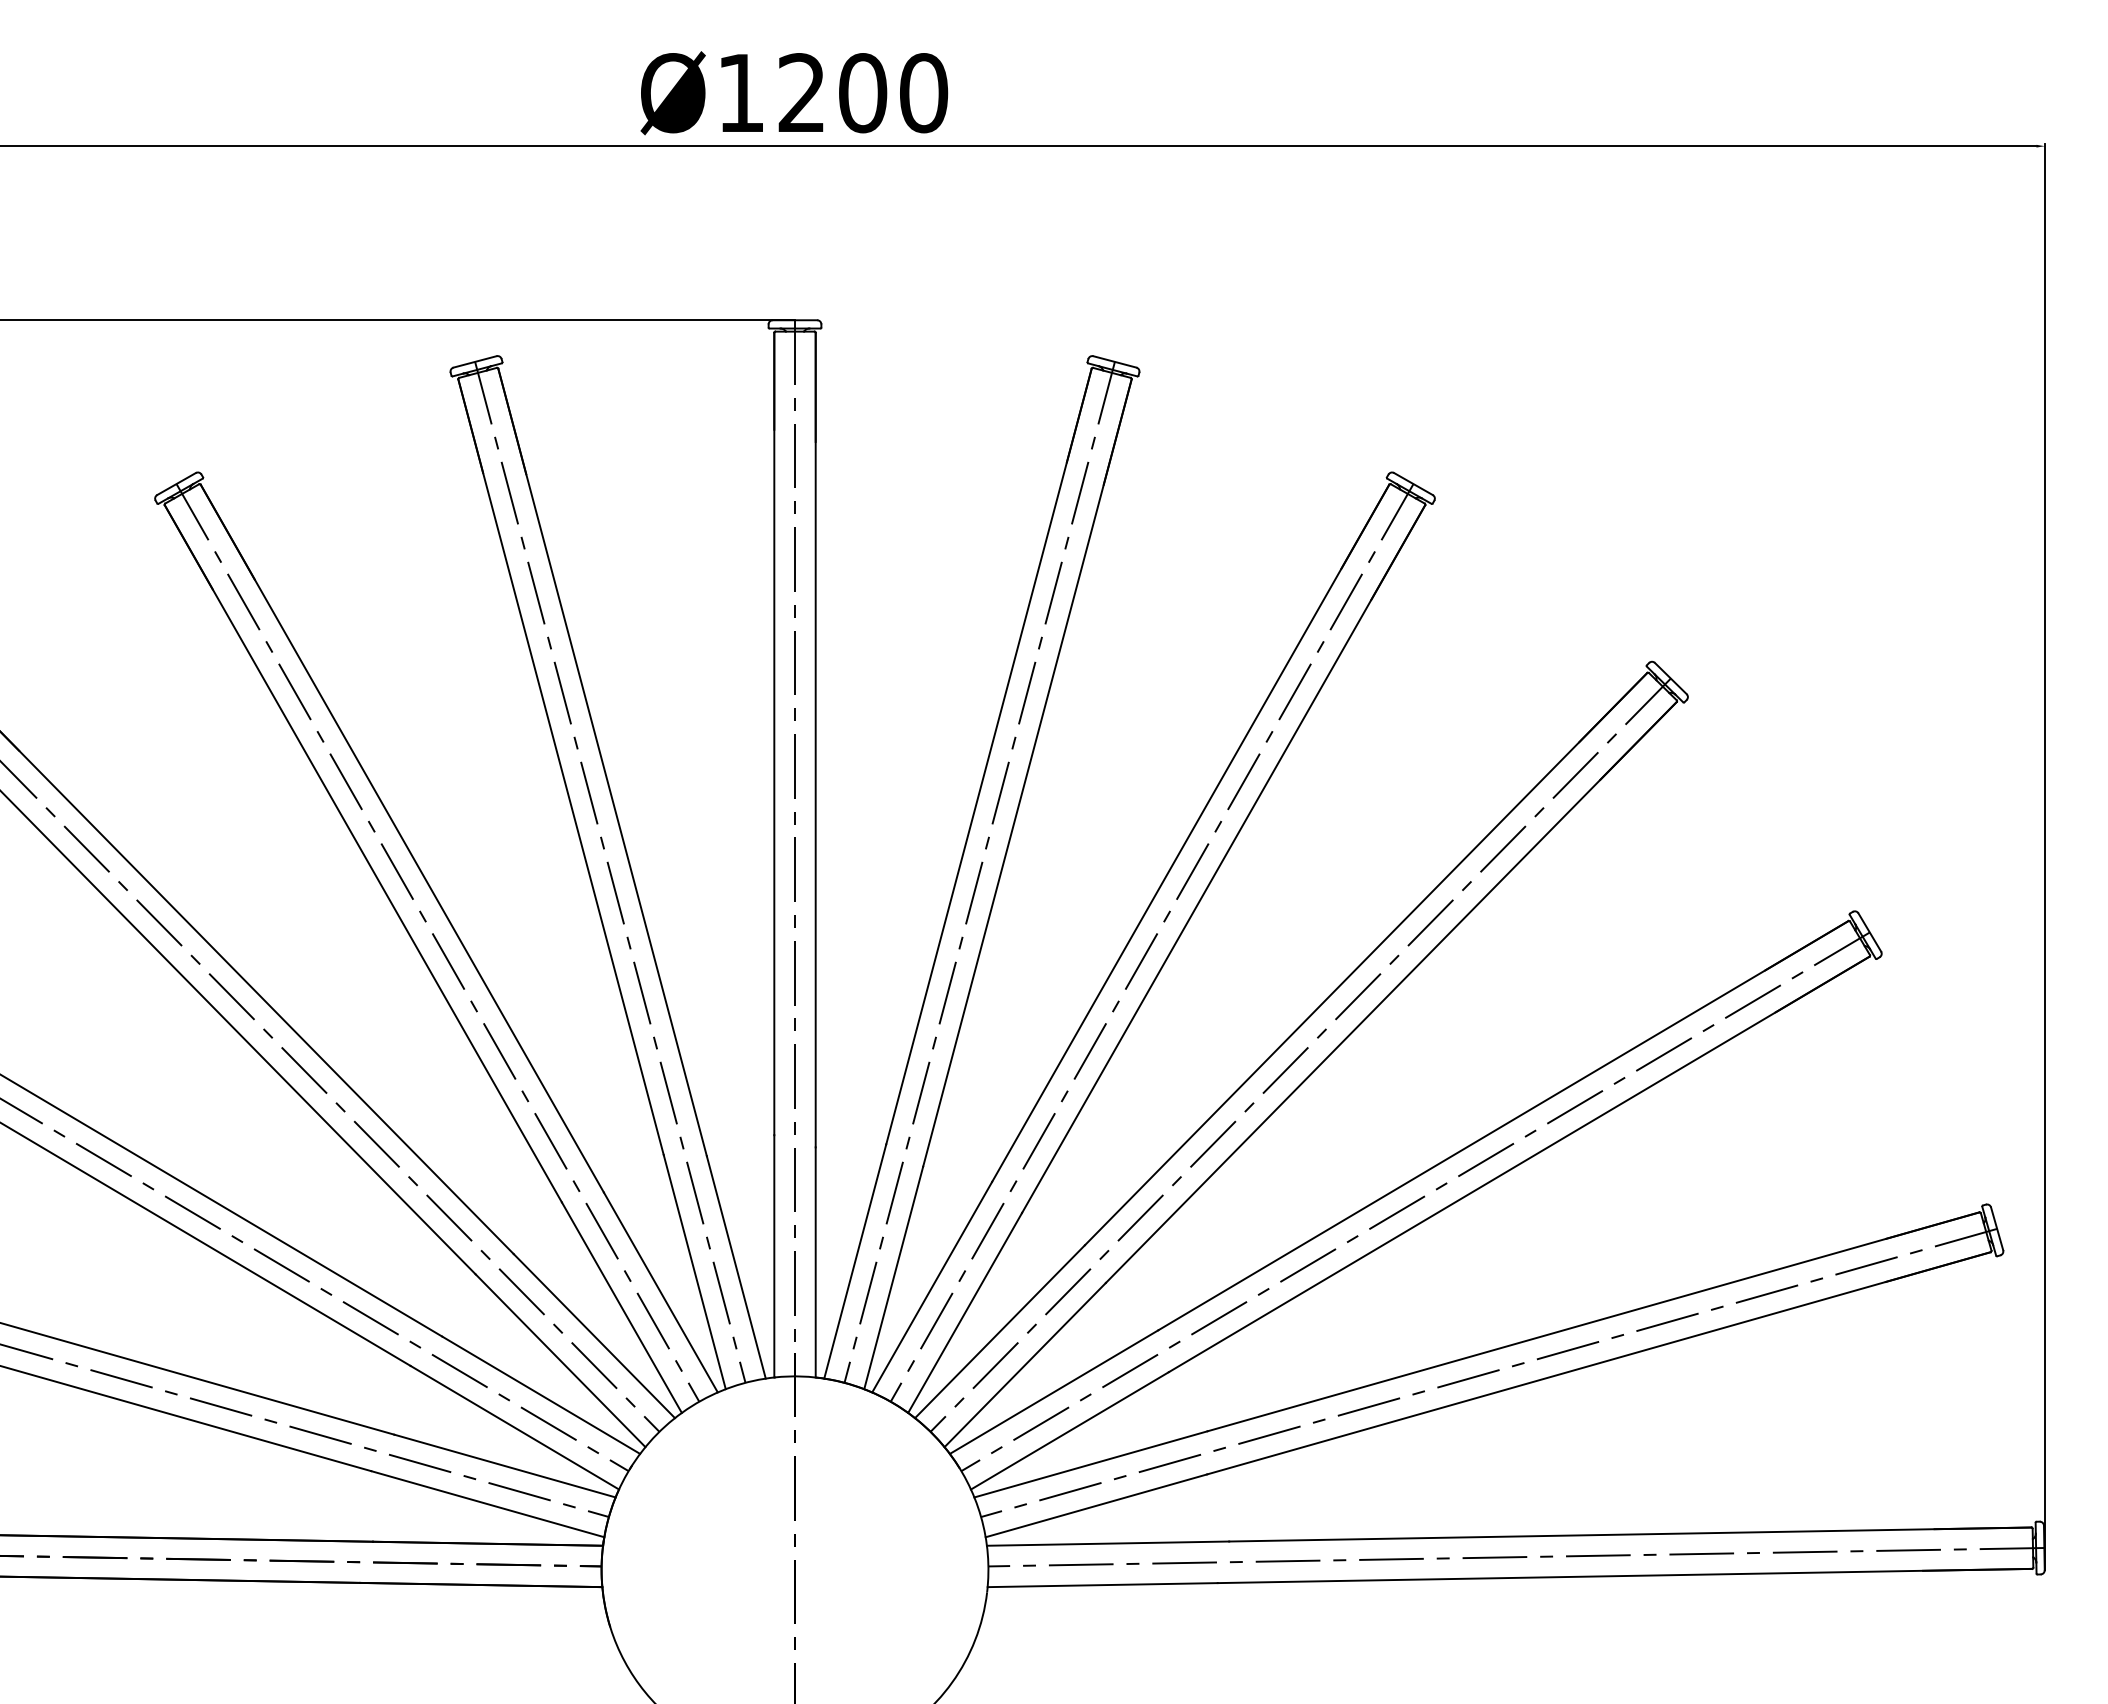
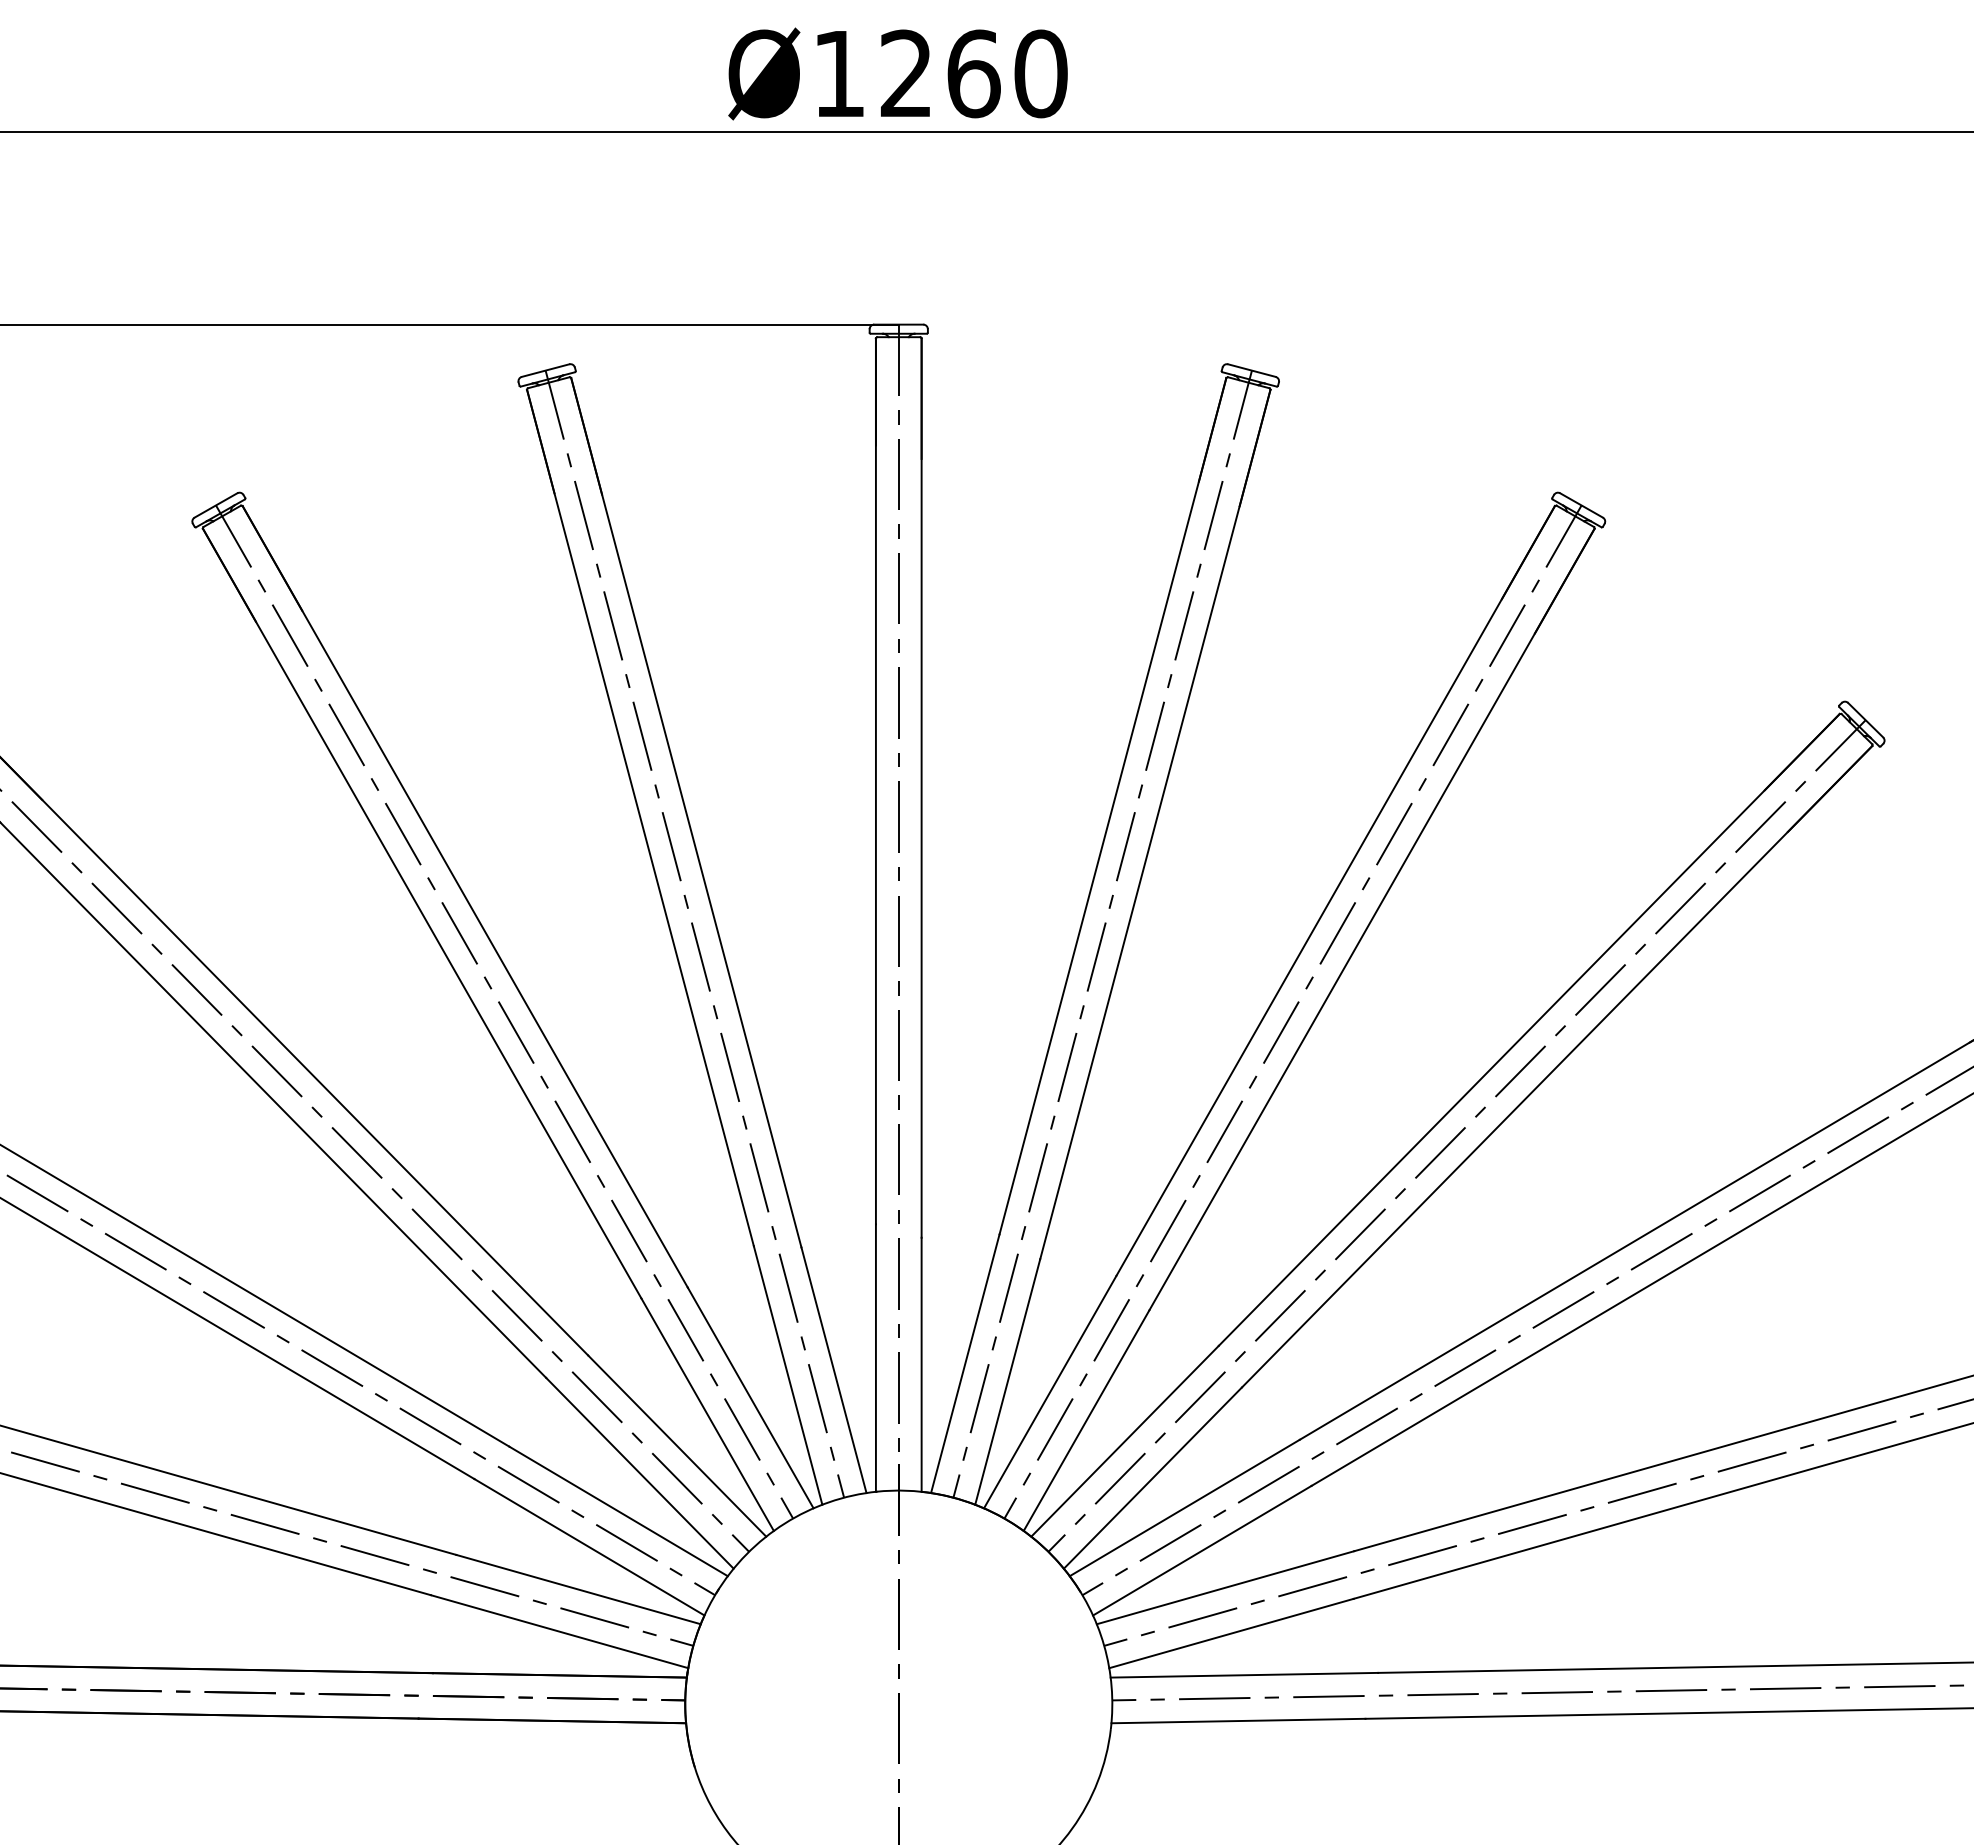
text: (863, 93) -> (974, 74), Ø1200 -> Ø1260

